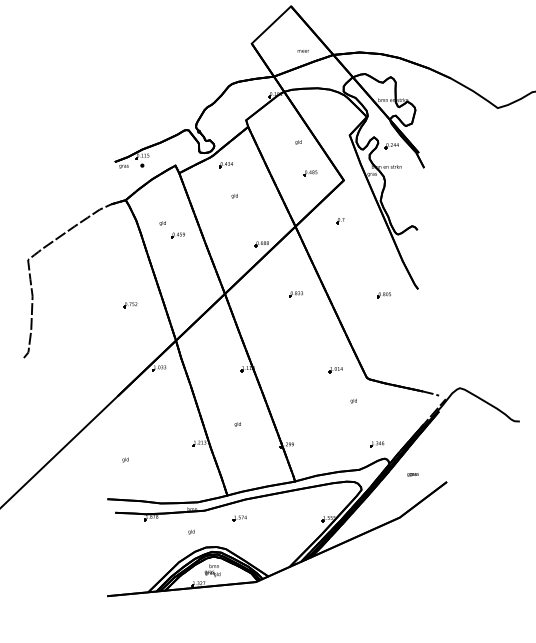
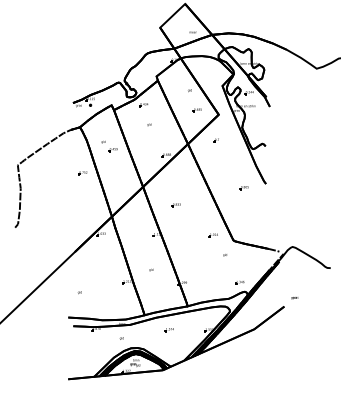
part: (294, 294) -> (175, 205), moved
part: (129, 305) -> (82, 173), moved
text: (412, 475) -> (294, 298), moved
part: (238, 519) -> (168, 330), moved

